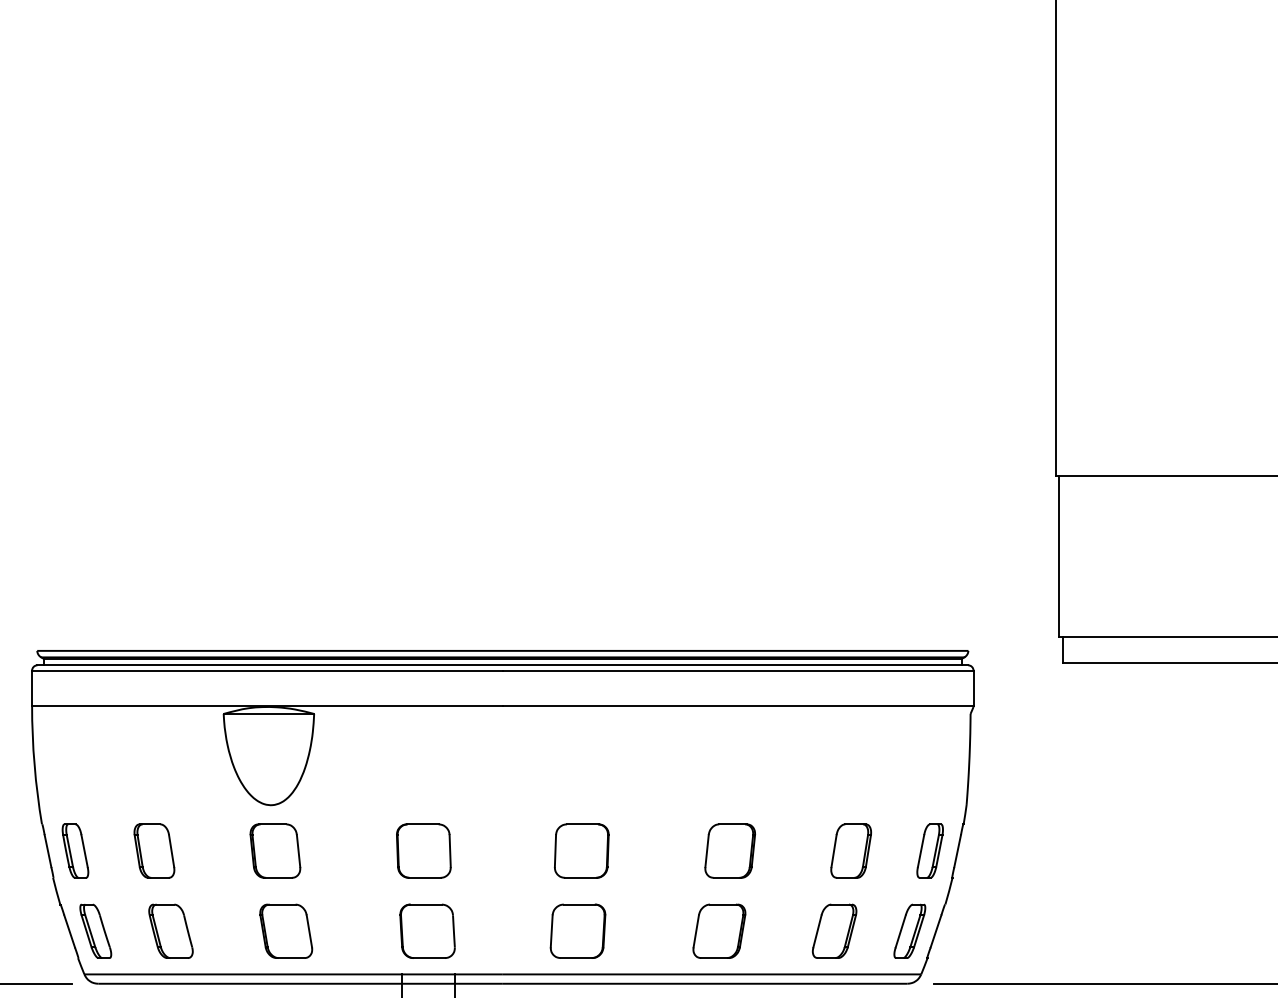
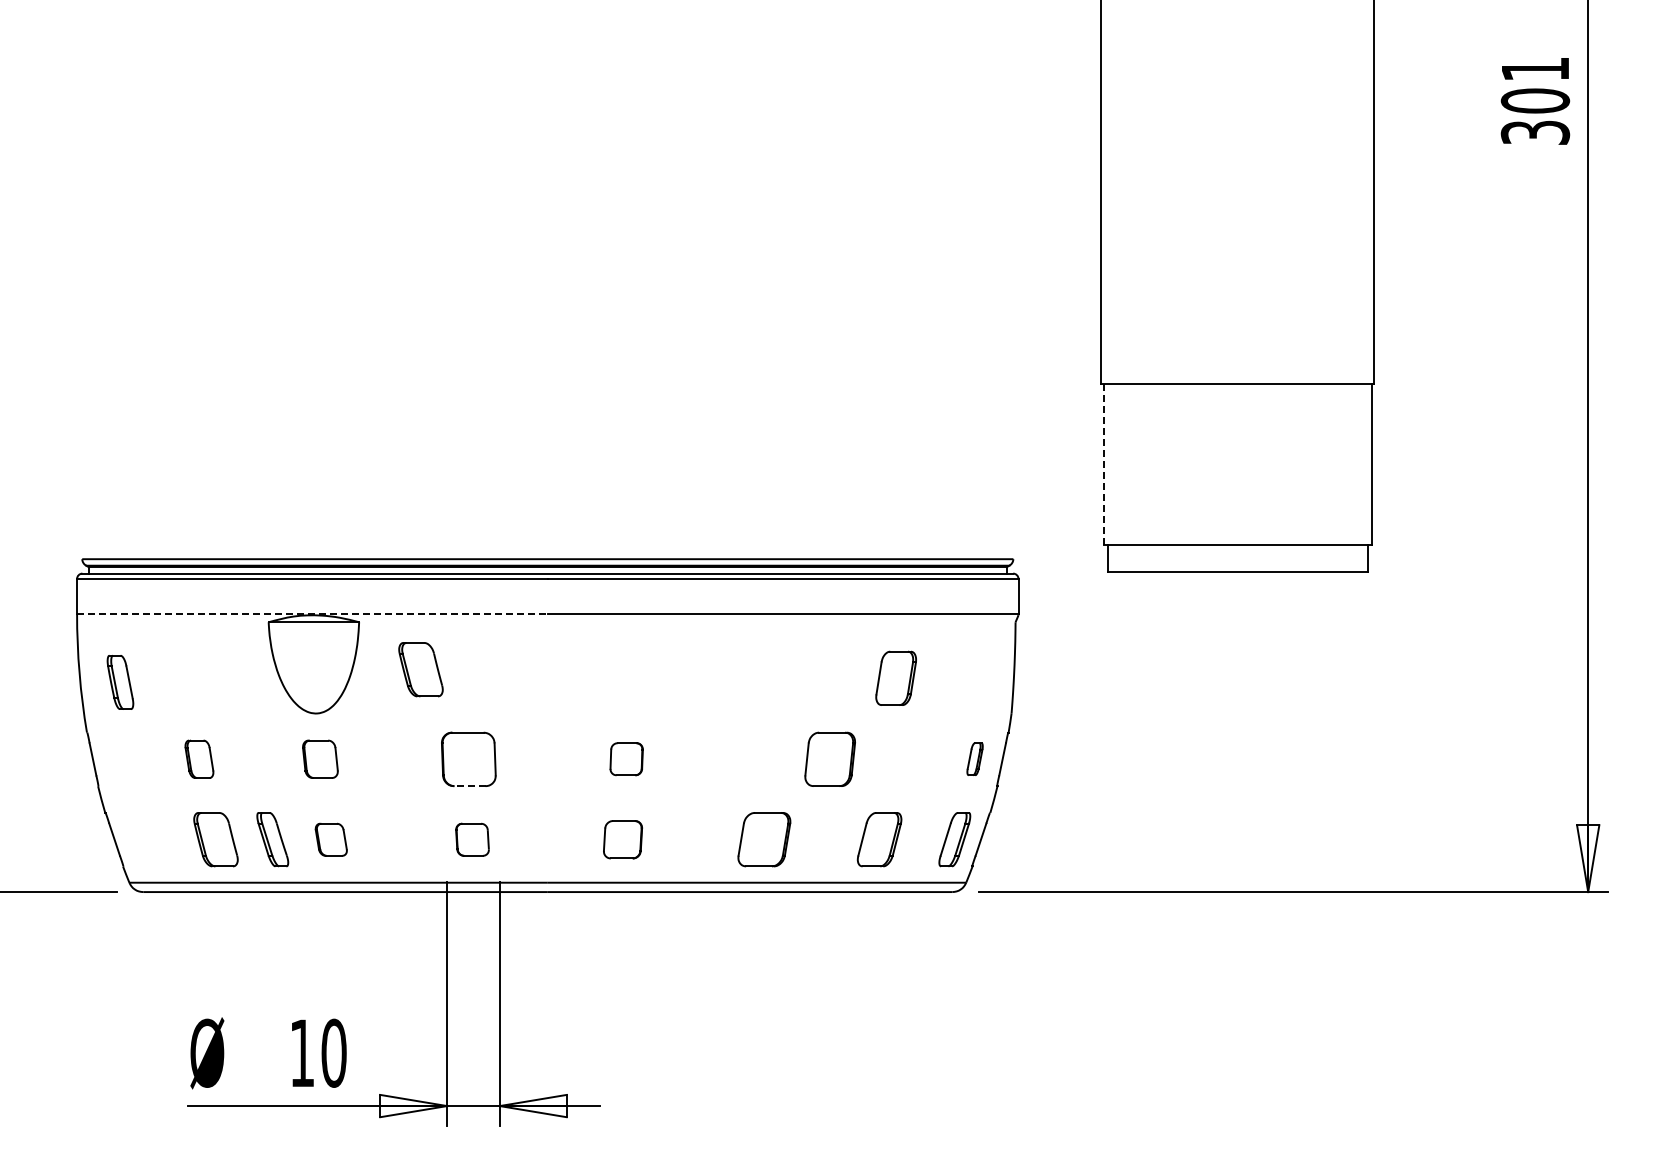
line: (1059, 557) -> (1104, 465), solid -> dashed
line: (267, 705) -> (312, 613), solid -> dashed
part: (375, 761) -> (420, 669), added
part: (154, 850) -> (199, 758), size x0.7
part: (275, 850) -> (320, 758), size x0.7
part: (581, 850) -> (626, 758), size x0.6
part: (729, 850) -> (829, 758), moved
part: (850, 850) -> (895, 677), moved
part: (929, 850) -> (974, 758), size x0.6
part: (75, 851) -> (120, 682), moved
line: (424, 878) -> (469, 786), solid -> dashed
part: (95, 931) -> (272, 839), moved
part: (286, 931) -> (331, 839), size x0.6
part: (427, 931) -> (472, 839), size x0.6
part: (577, 931) -> (622, 839), size x0.7

